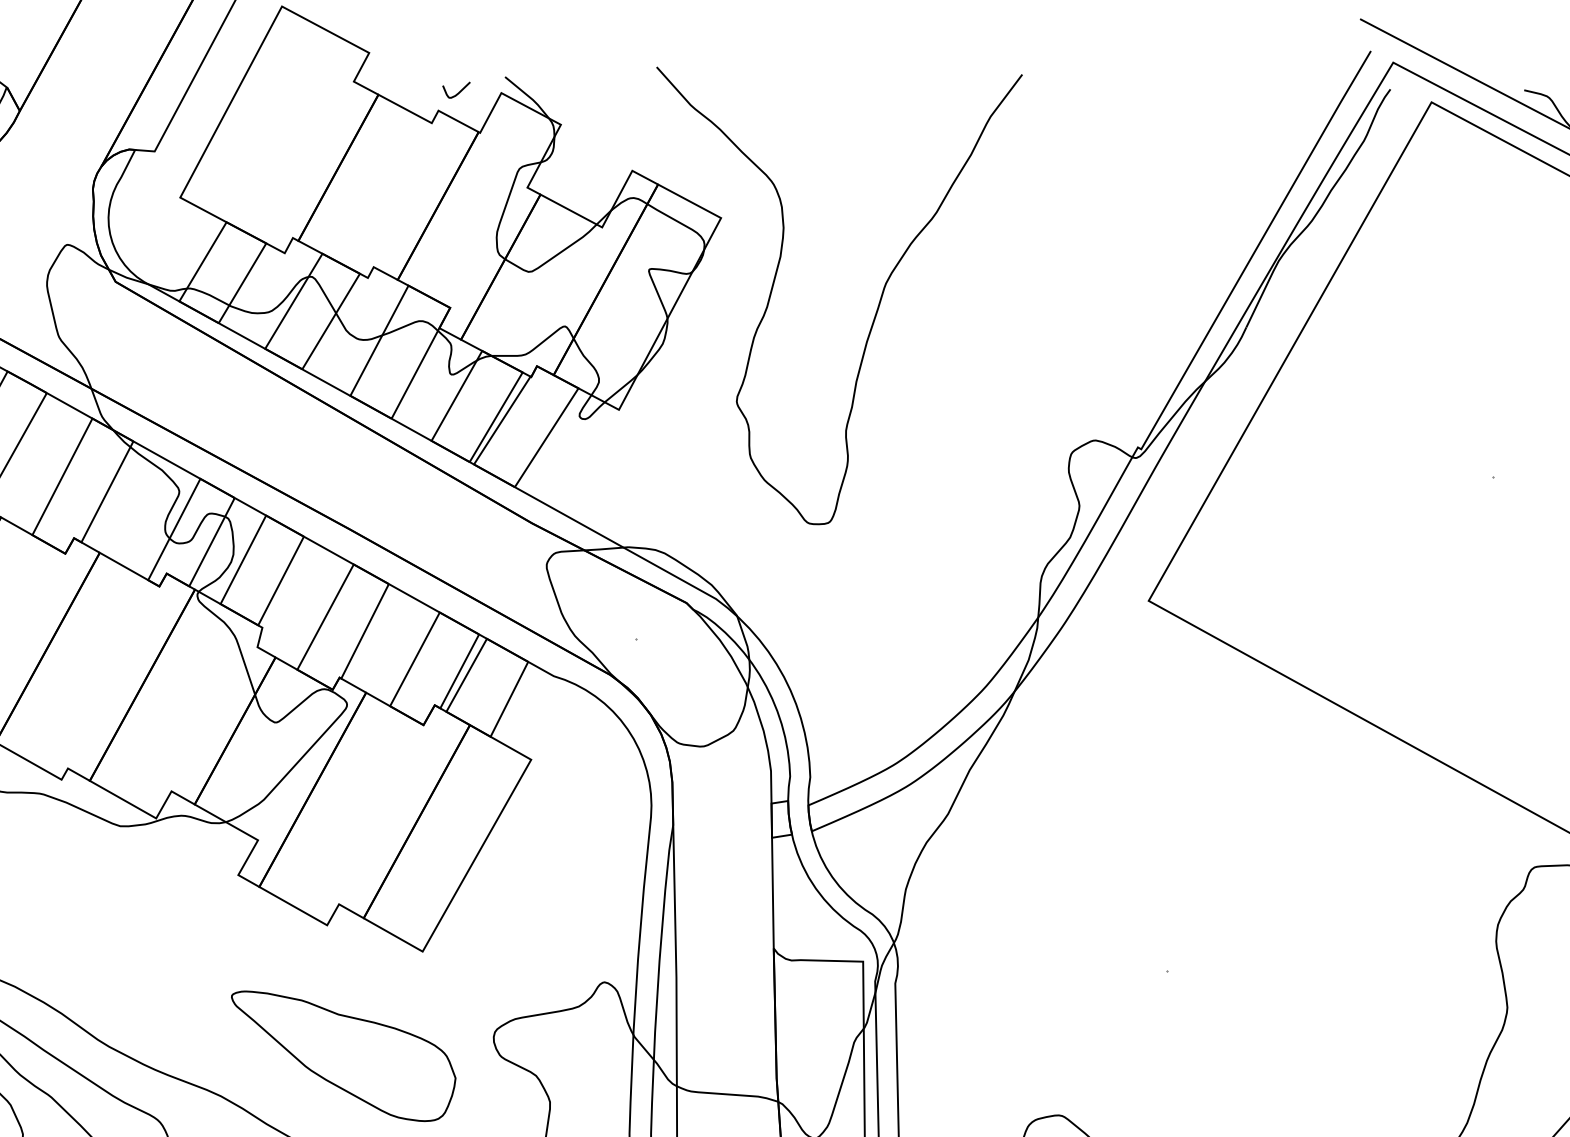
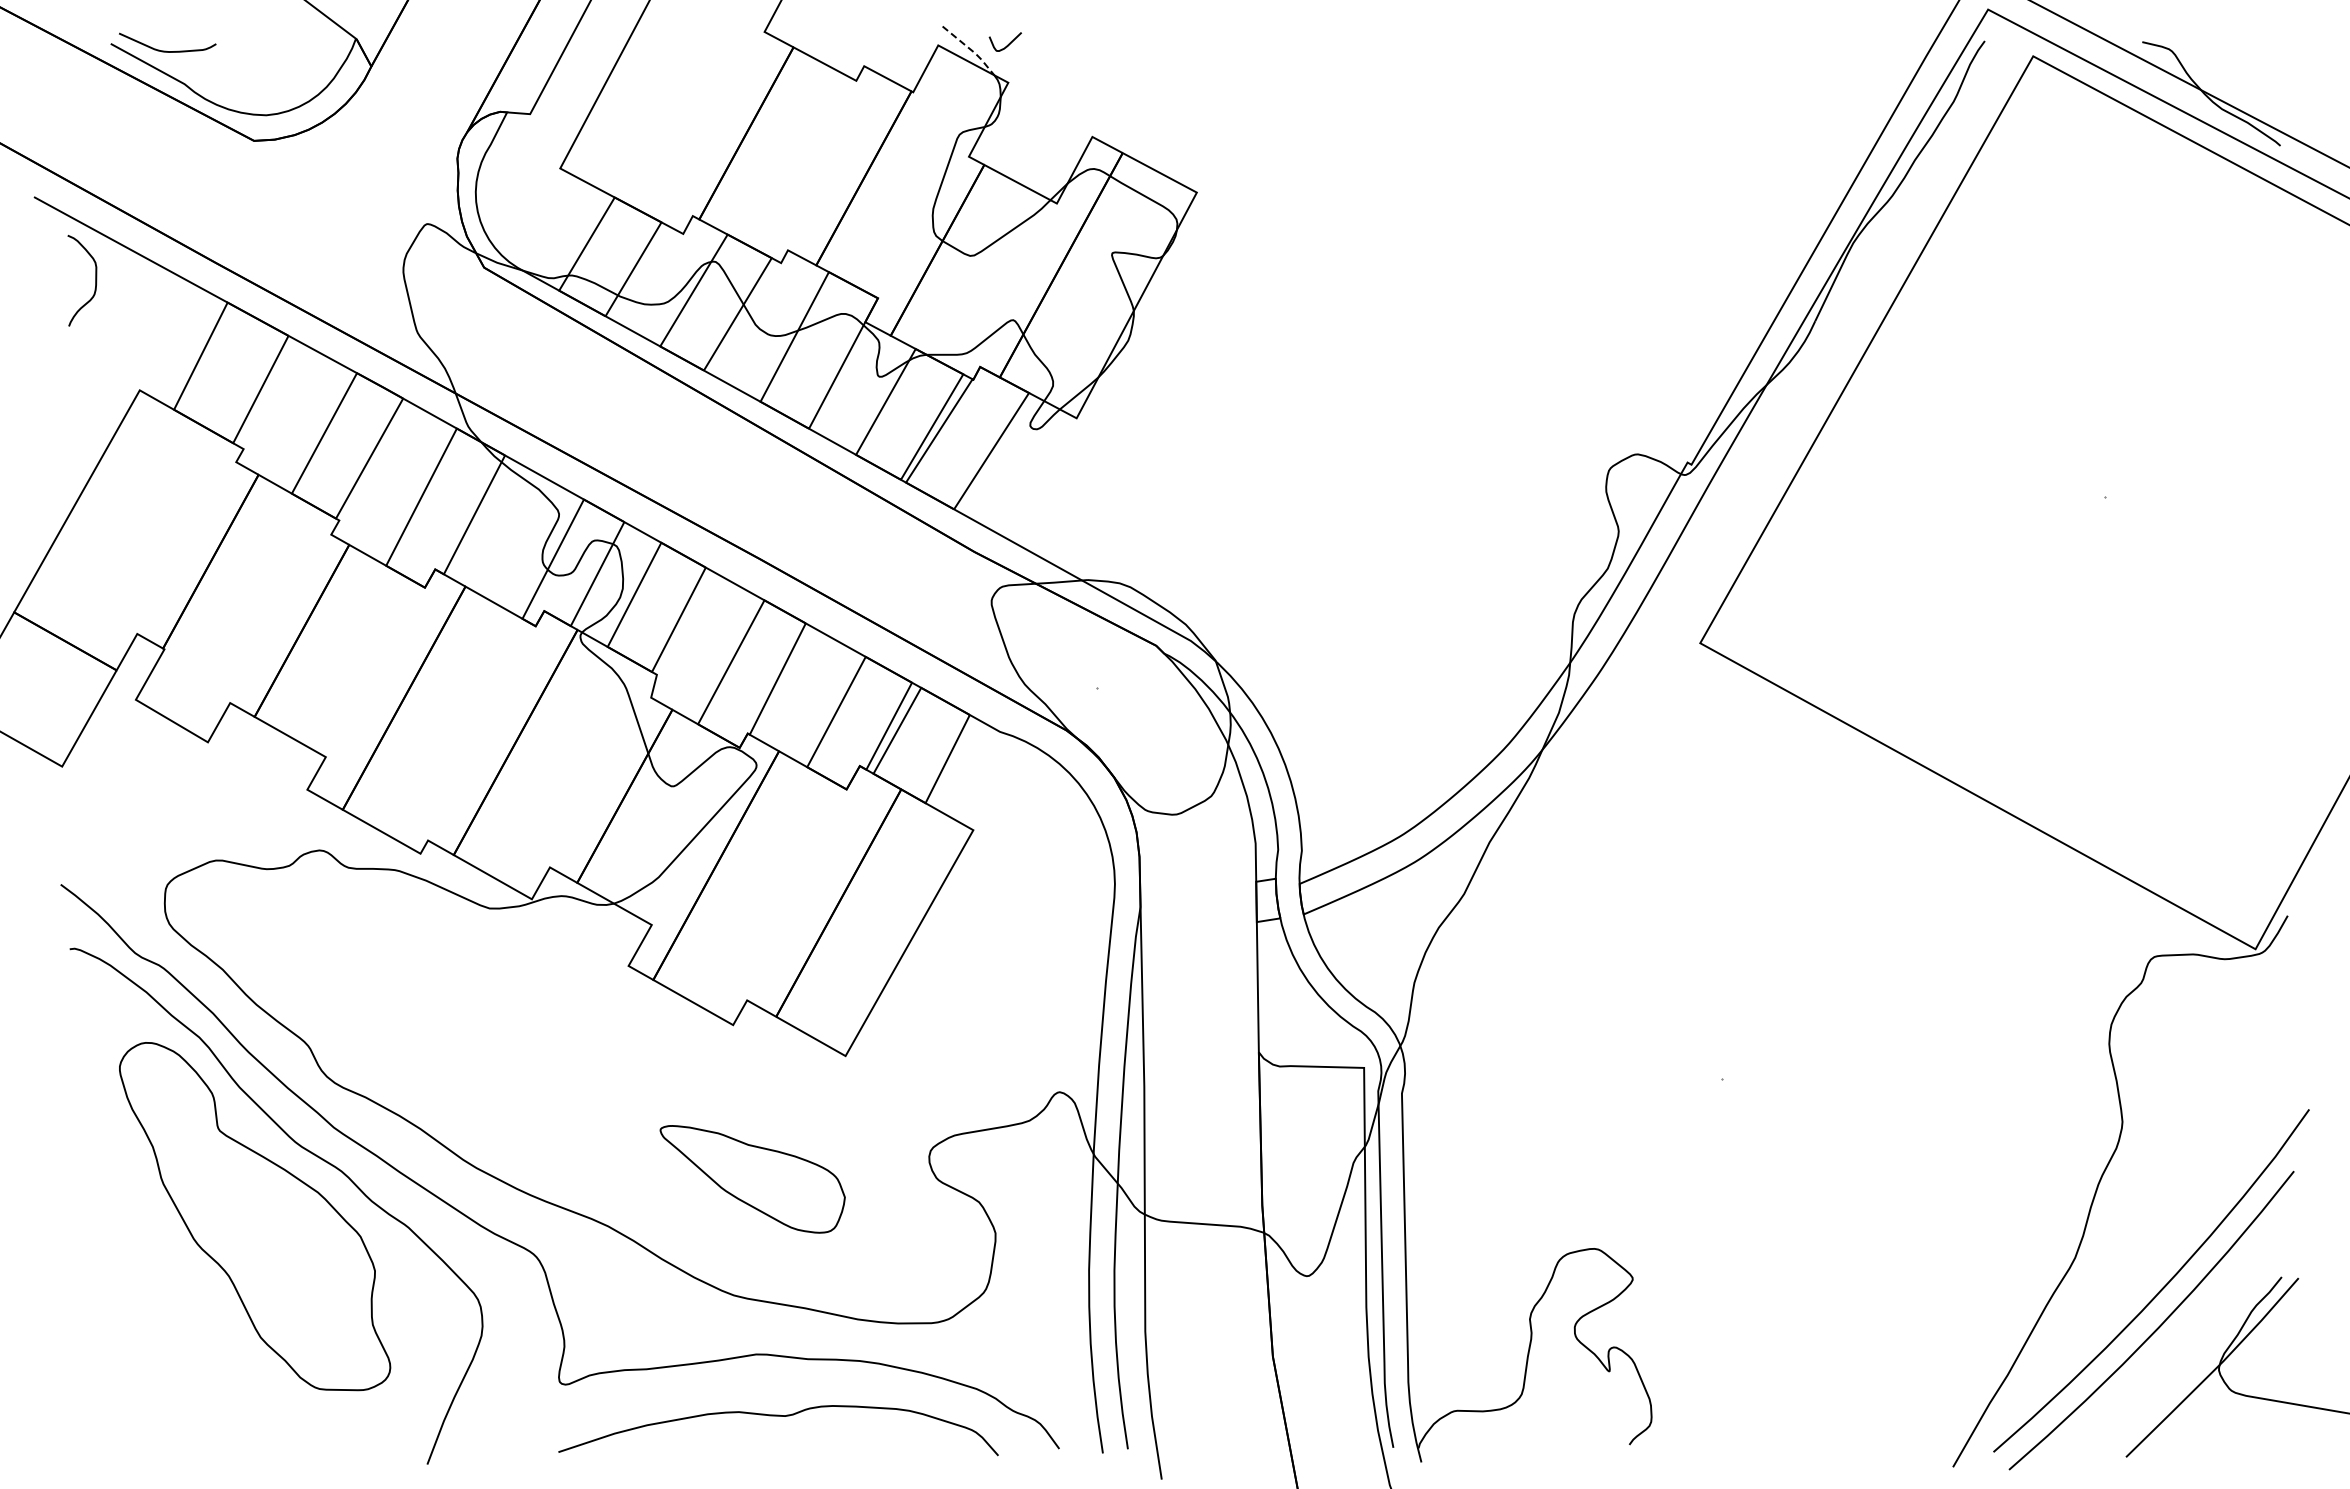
curve: (458, 92) -> (1007, 44), moved
line: (529, 97) -> (971, 50), solid -> dashed
curve: (877, 308) -> (1380, 298), removed
part: (343, 1056) -> (752, 1179), size x0.7

